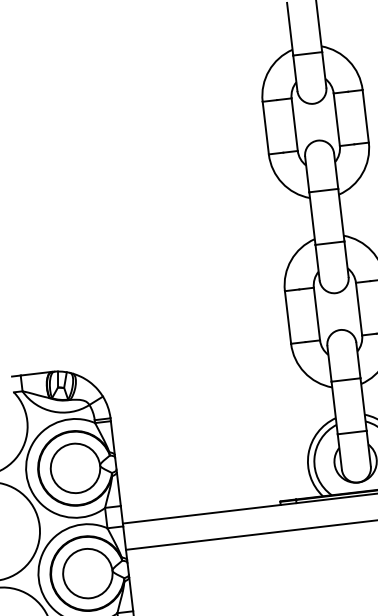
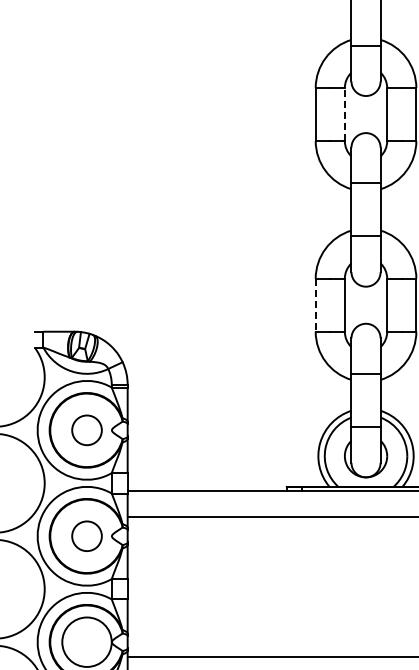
line: (294, 124) -> (344, 114), solid -> dashed
line: (287, 317) -> (315, 305), solid -> dashed
circle: (75, 468) -> (86, 430), size x0.6
circle: (87, 573) -> (86, 536), size x0.6

